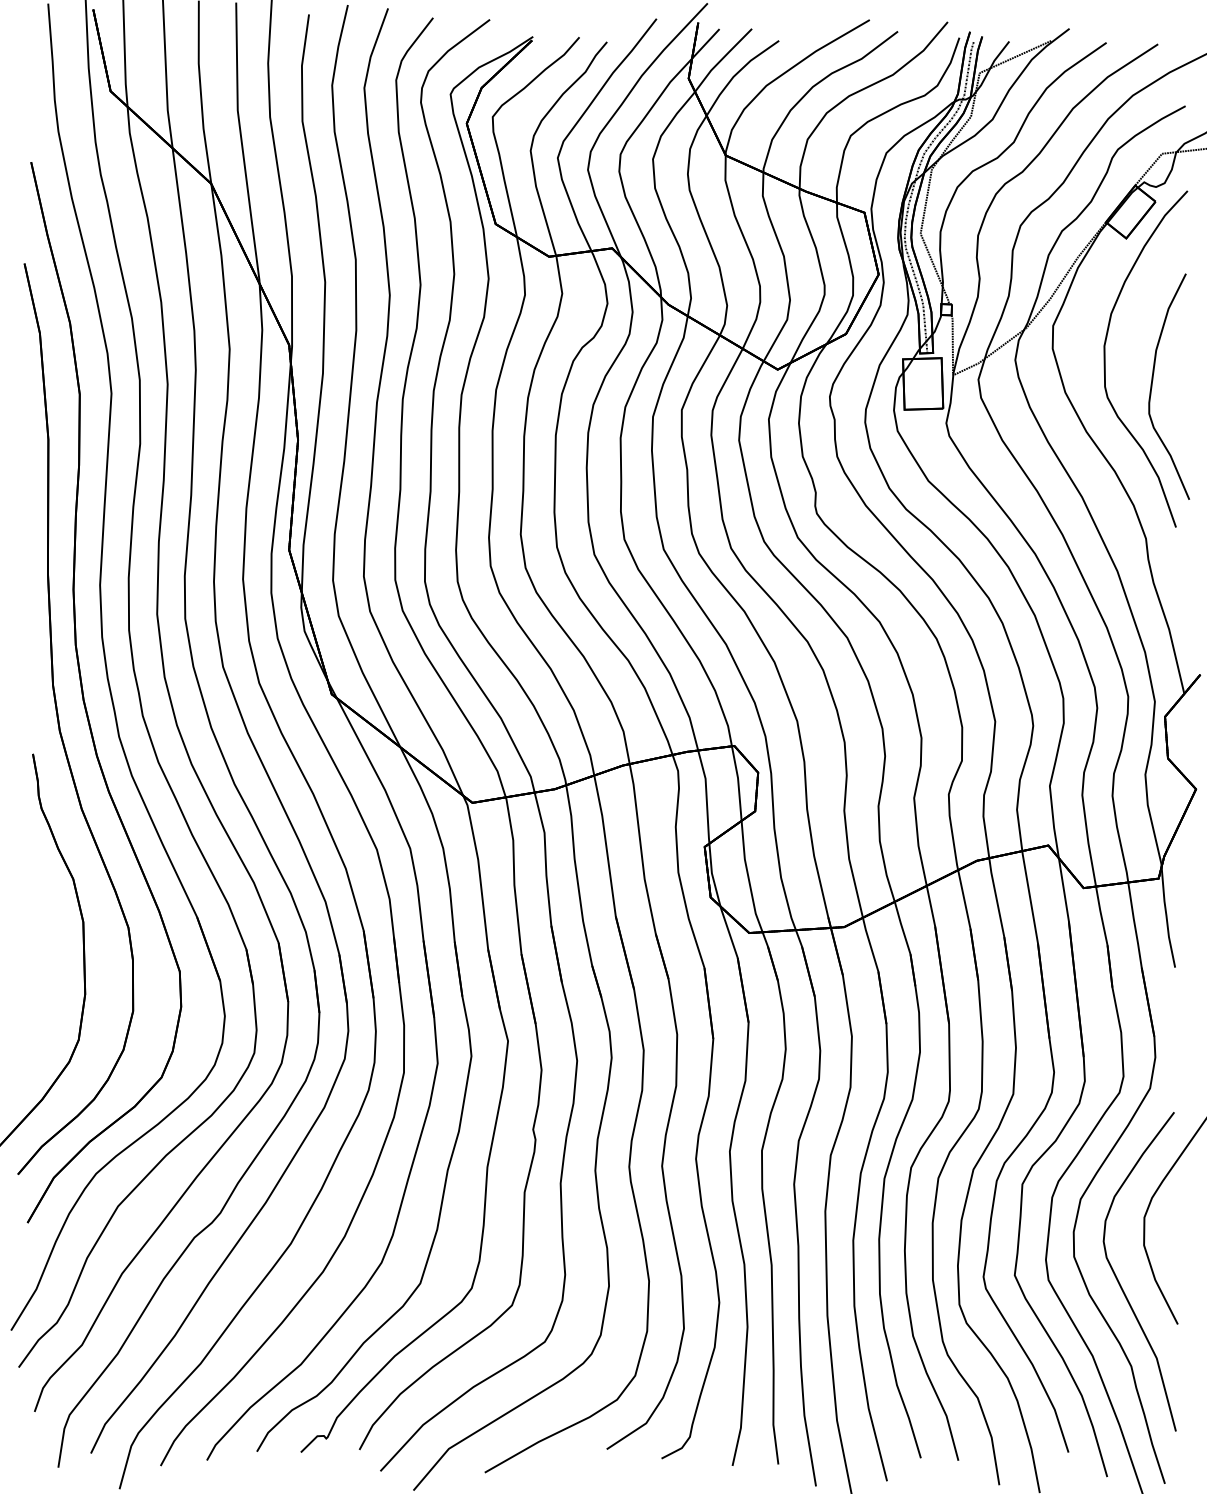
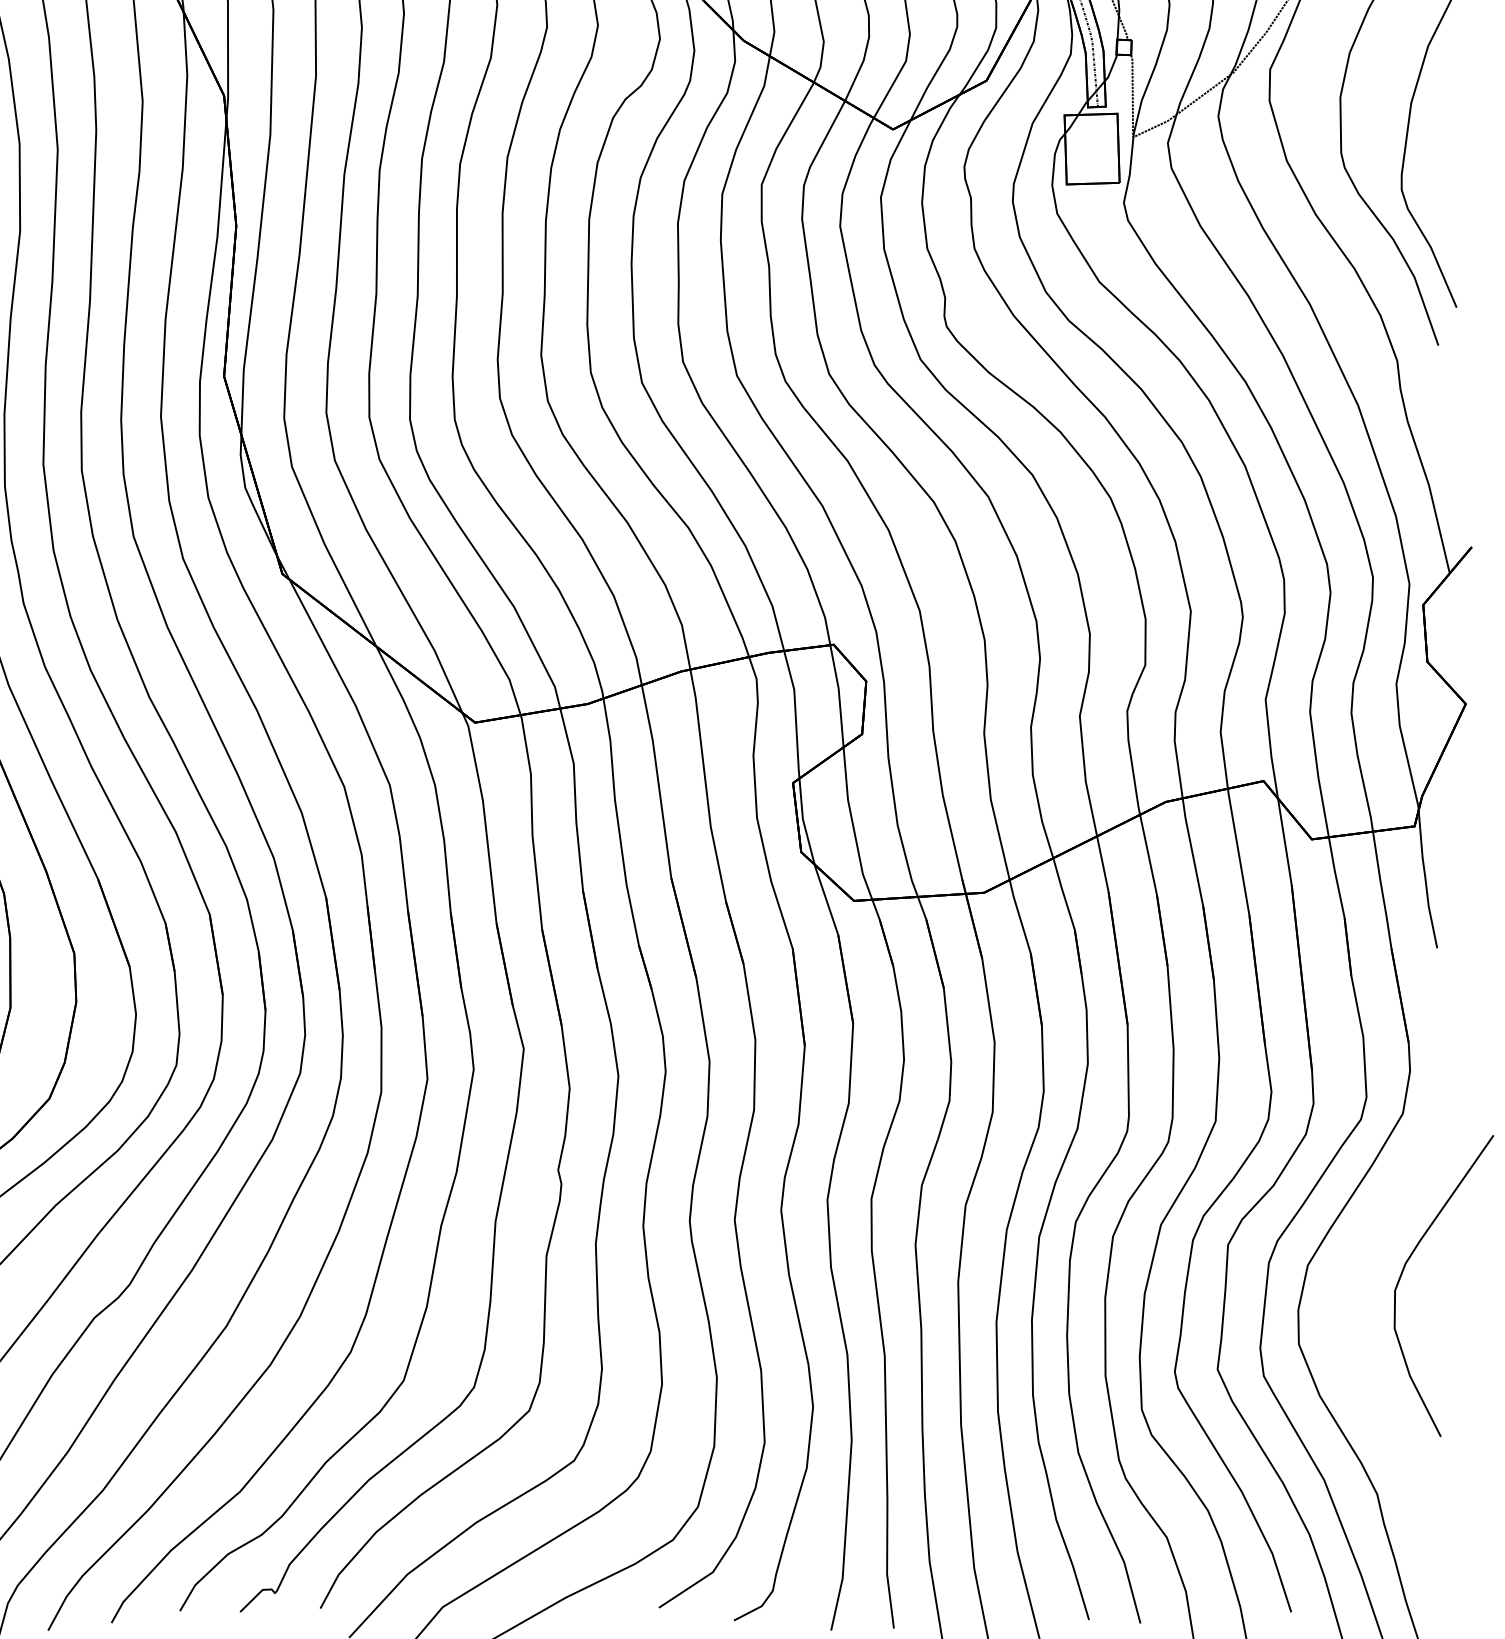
part: (1119, 1281) -> (1360, 1378), removed

